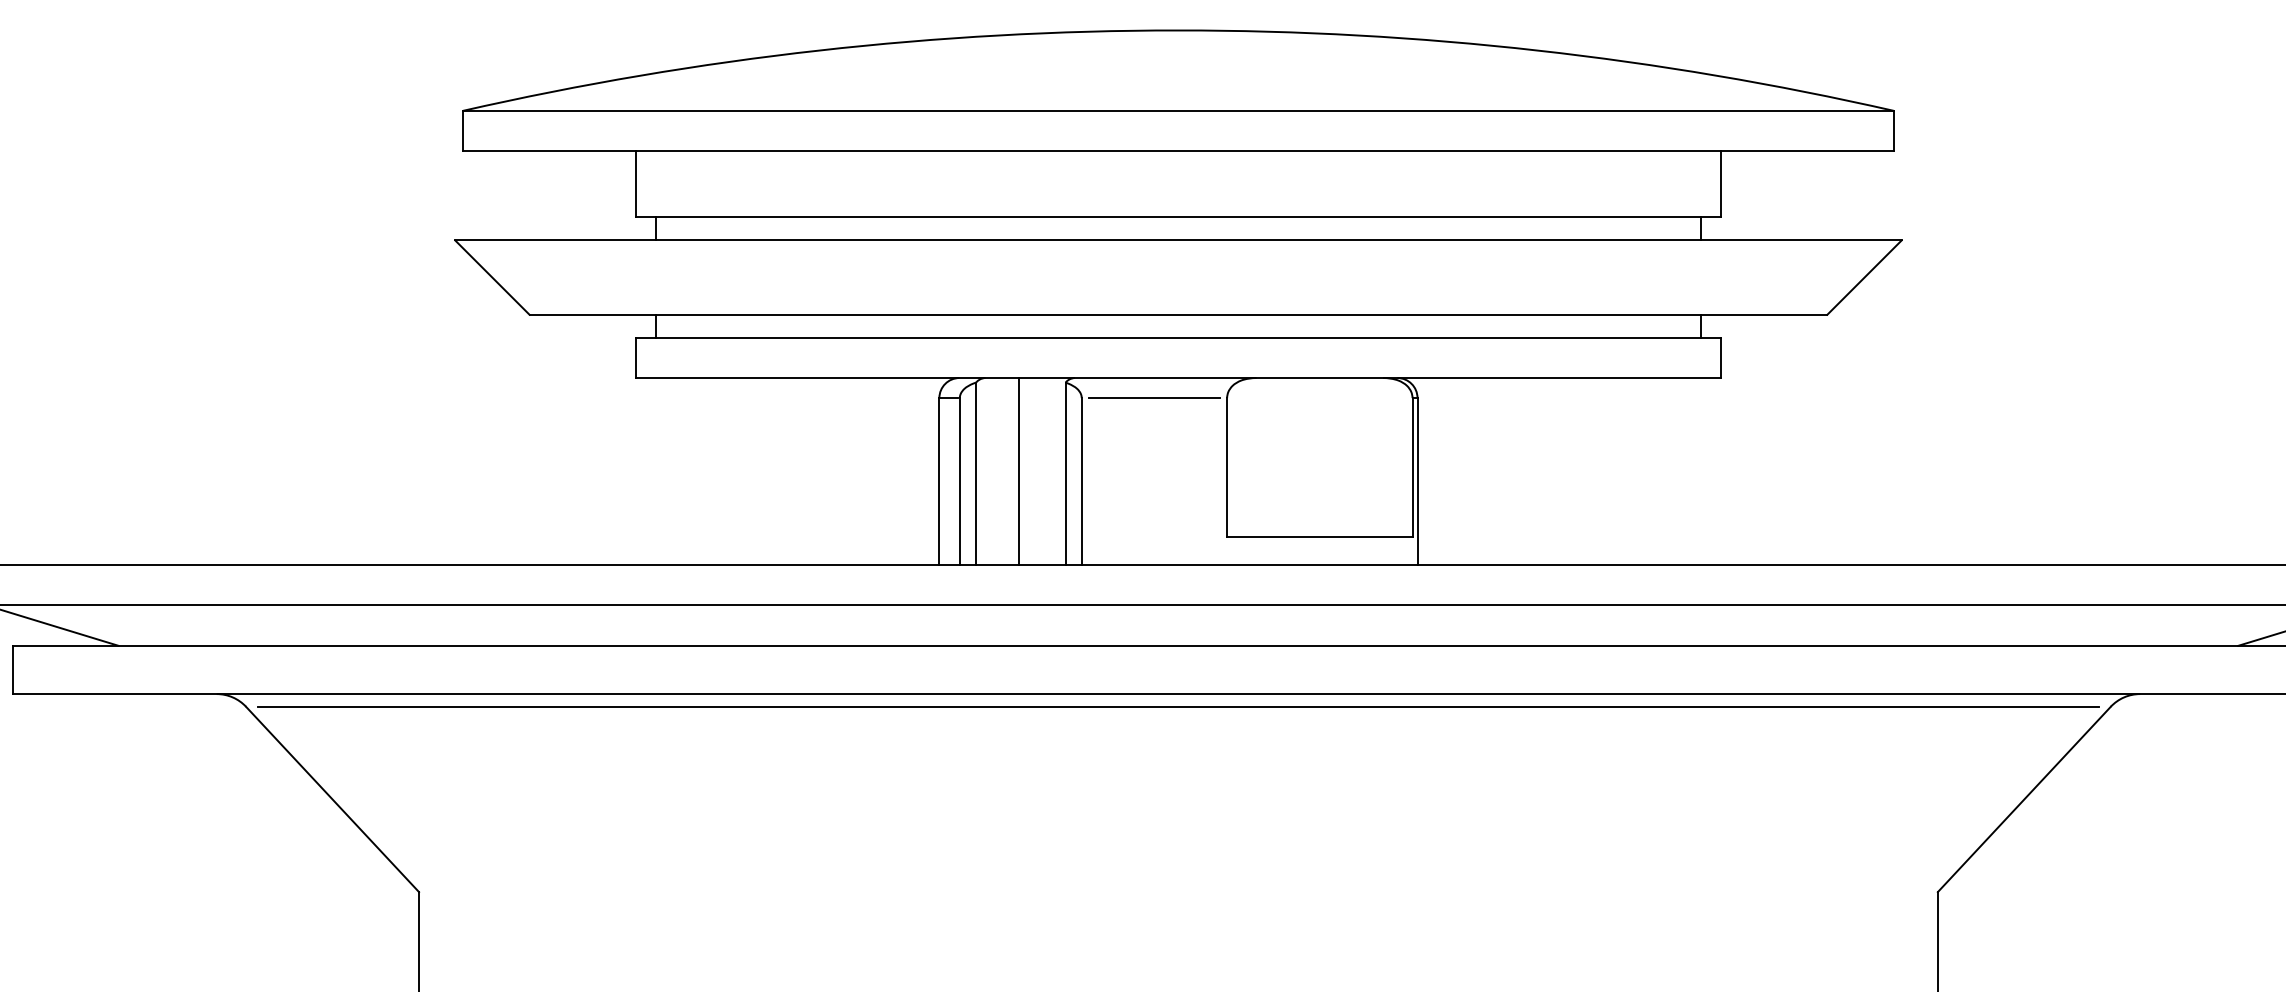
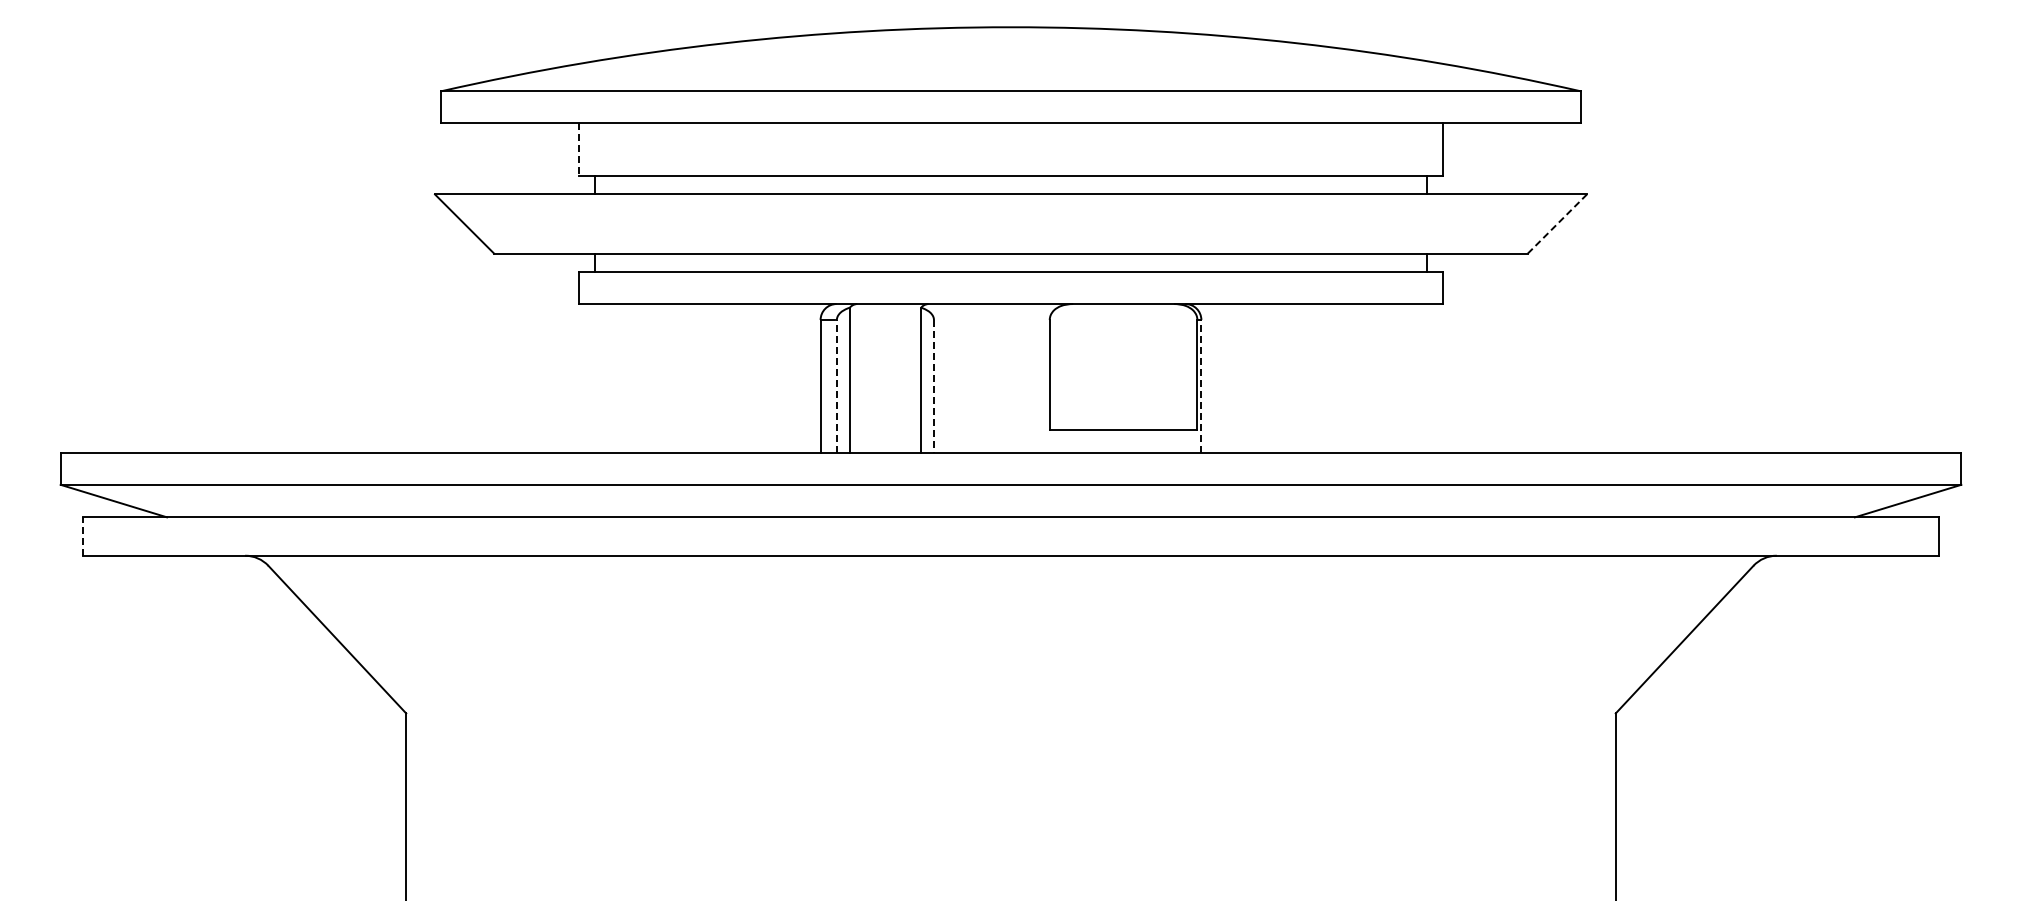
line: (636, 185) -> (579, 150), solid -> dashed
line: (1864, 278) -> (1557, 224), solid -> dashed
line: (1153, 398) -> (991, 320), removed
line: (1018, 471) -> (883, 378), removed
line: (959, 480) -> (836, 385), solid -> dashed
line: (1417, 480) -> (1201, 385), solid -> dashed
line: (1081, 481) -> (933, 386), solid -> dashed
line: (13, 669) -> (83, 536), solid -> dashed
line: (1177, 706) -> (1010, 565), removed

